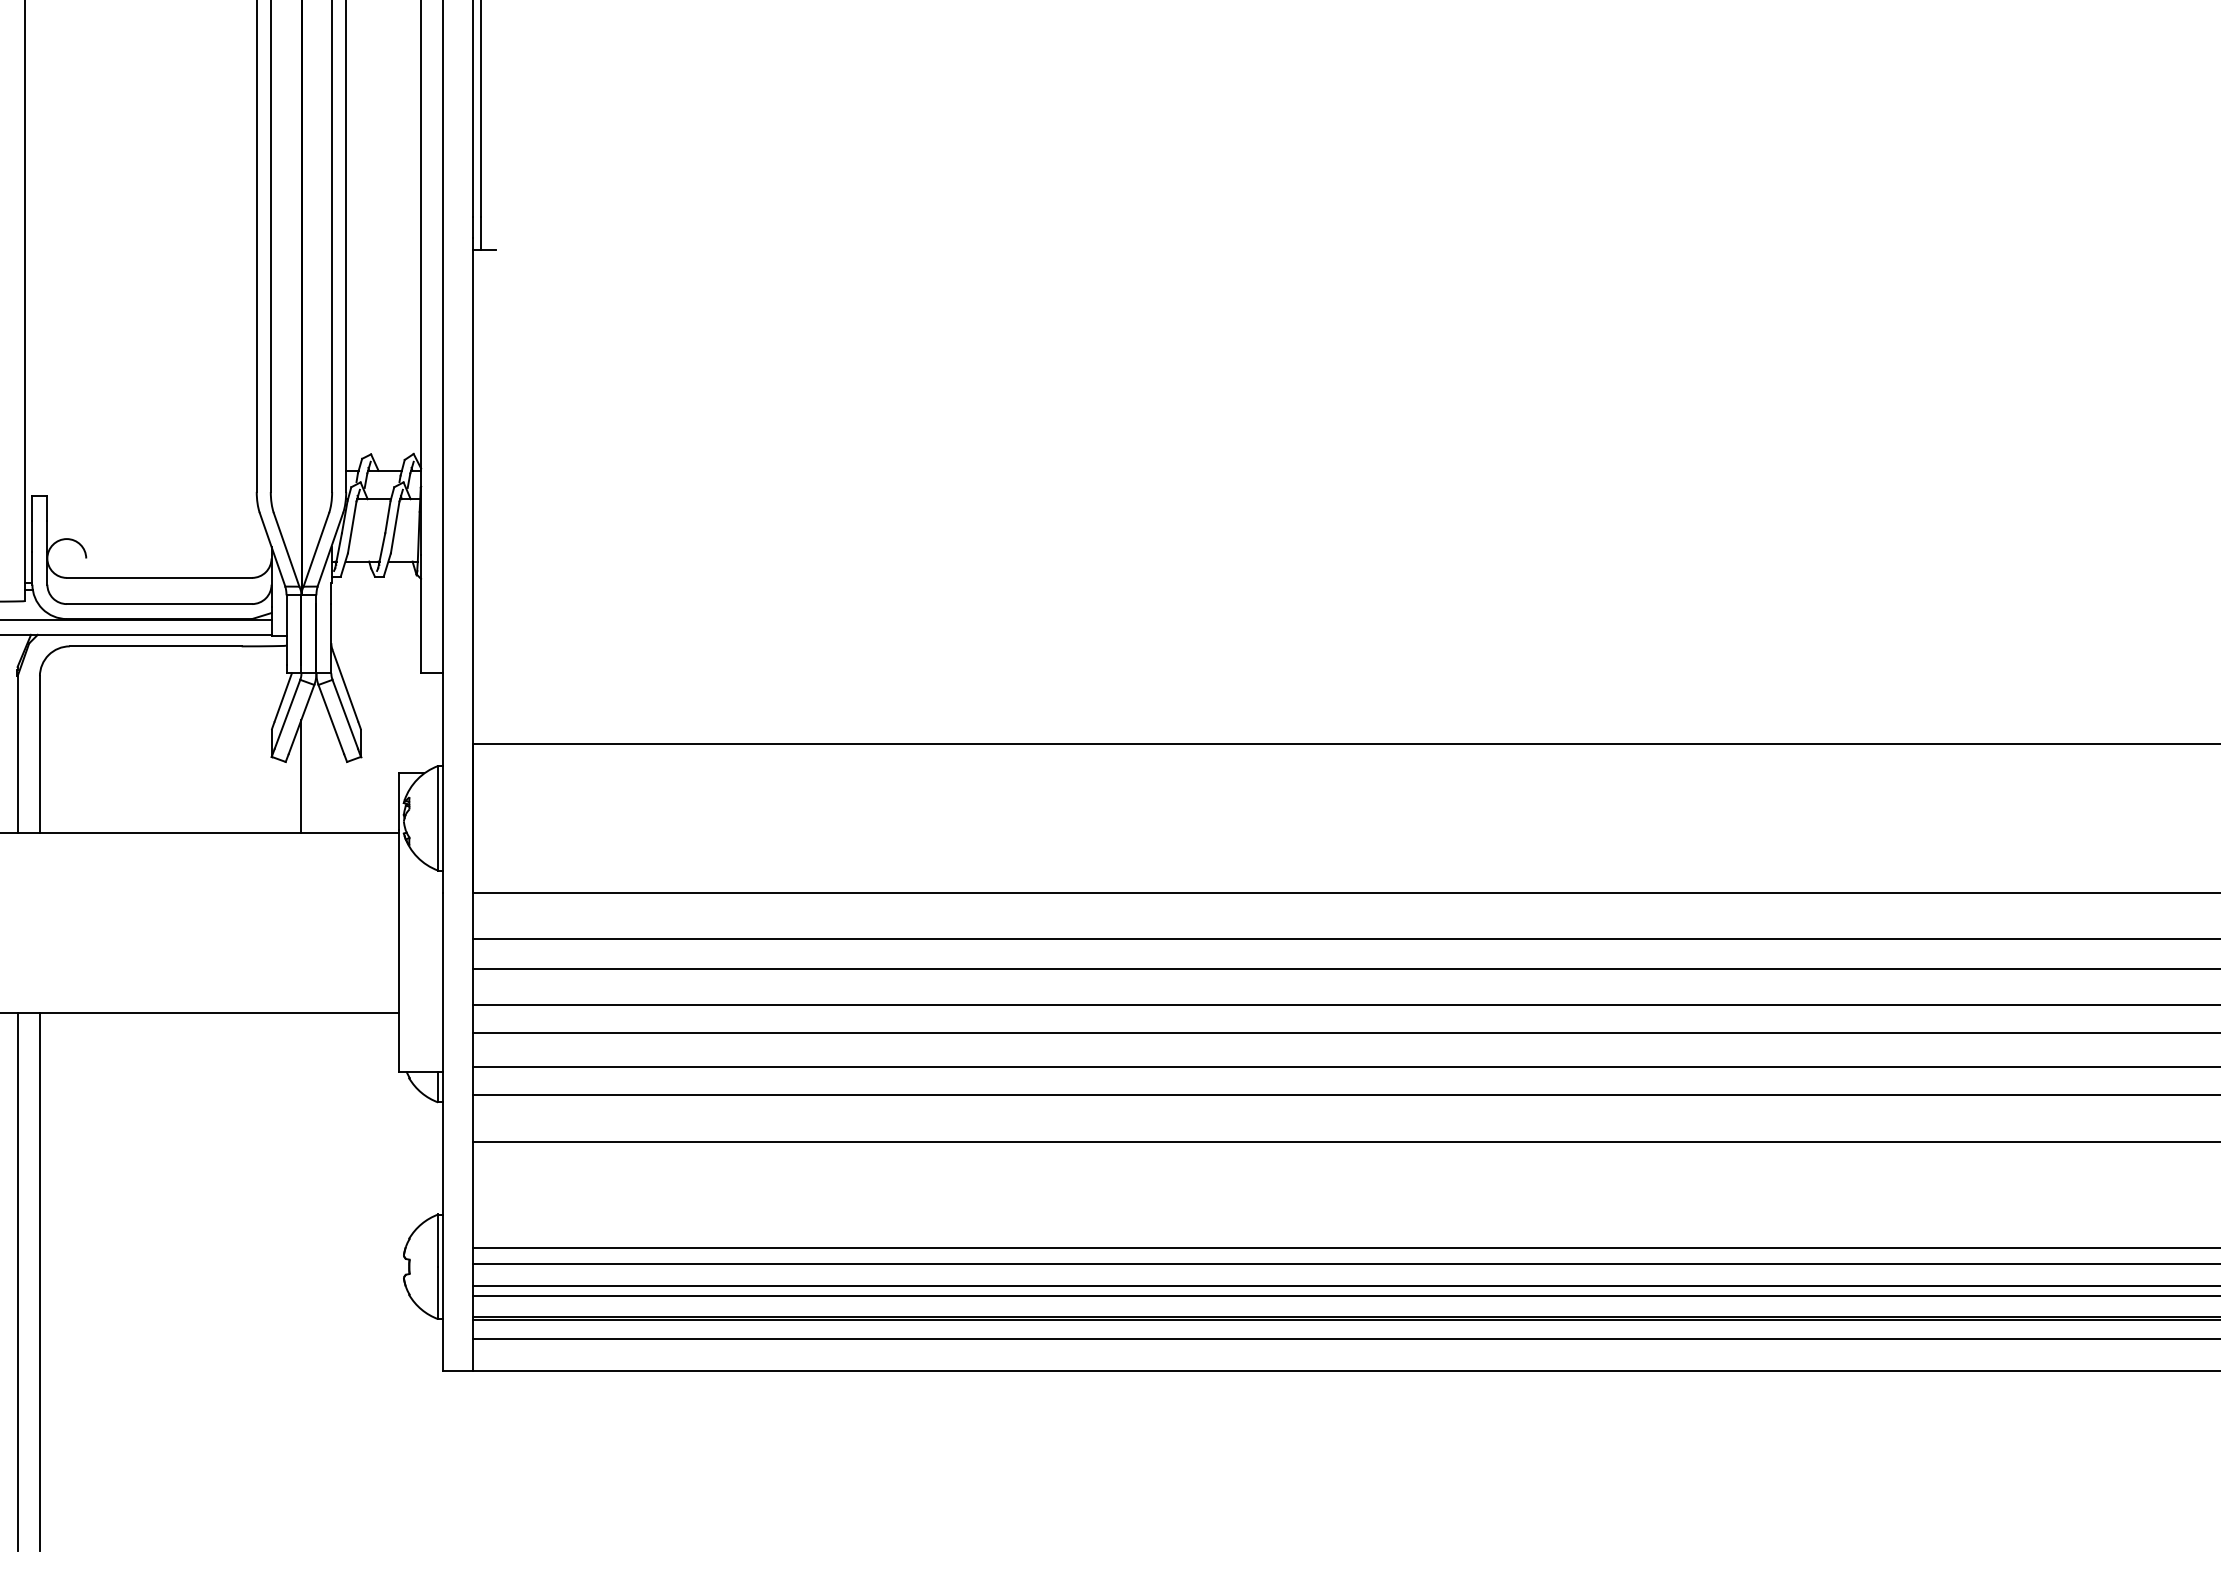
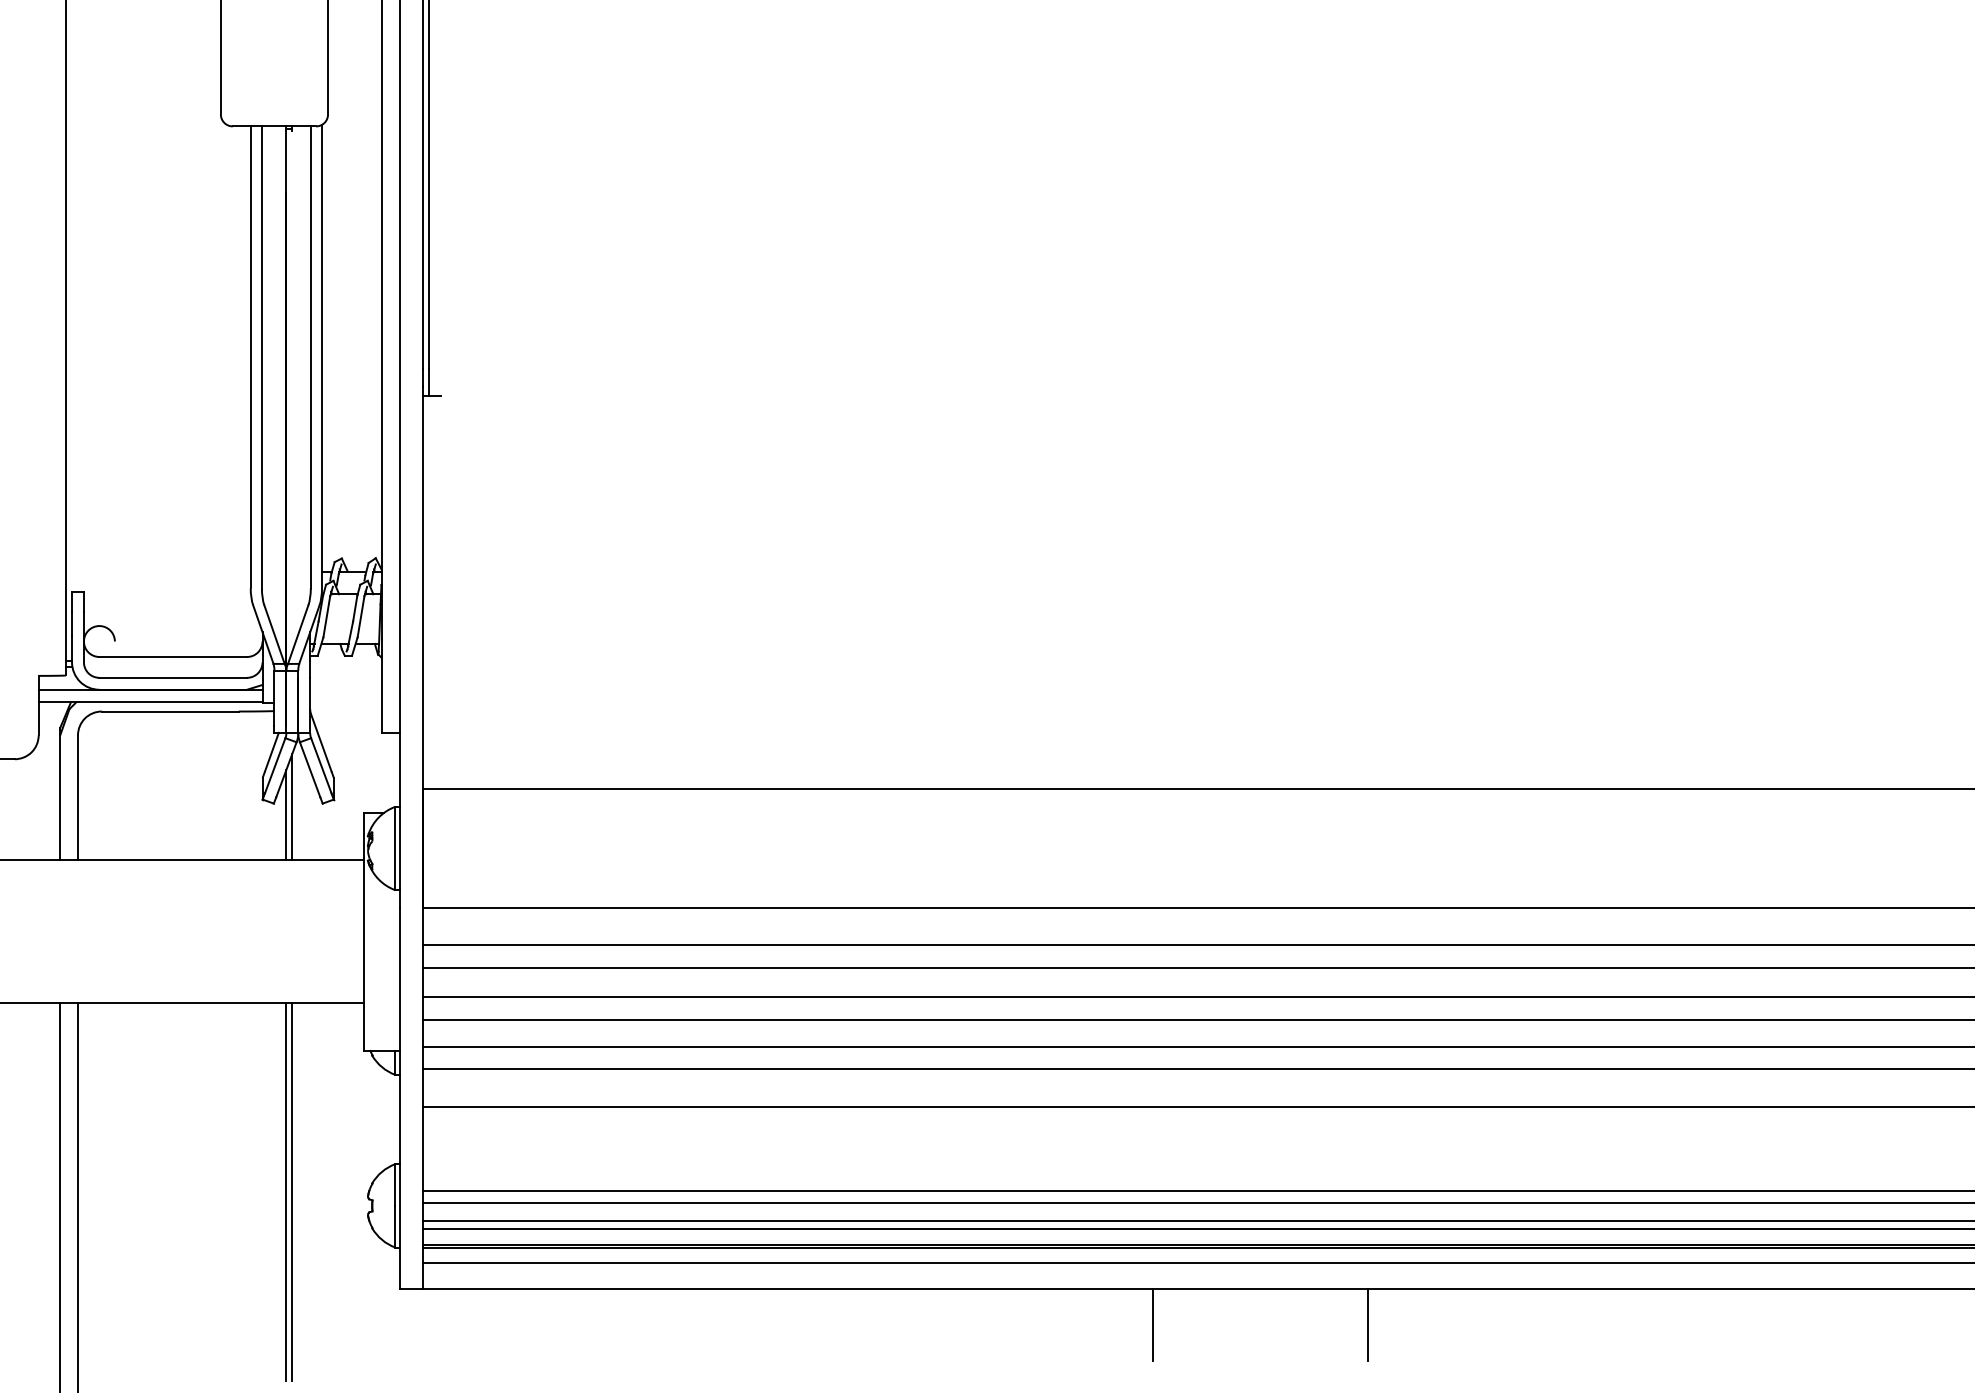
line: (309, 765) -> (292, 806), added
line: (301, 1250) -> (286, 1192), added
line: (309, 1250) -> (292, 1192), added
line: (1389, 1415) -> (1153, 1324), added
line: (1658, 1415) -> (1367, 1324), added

